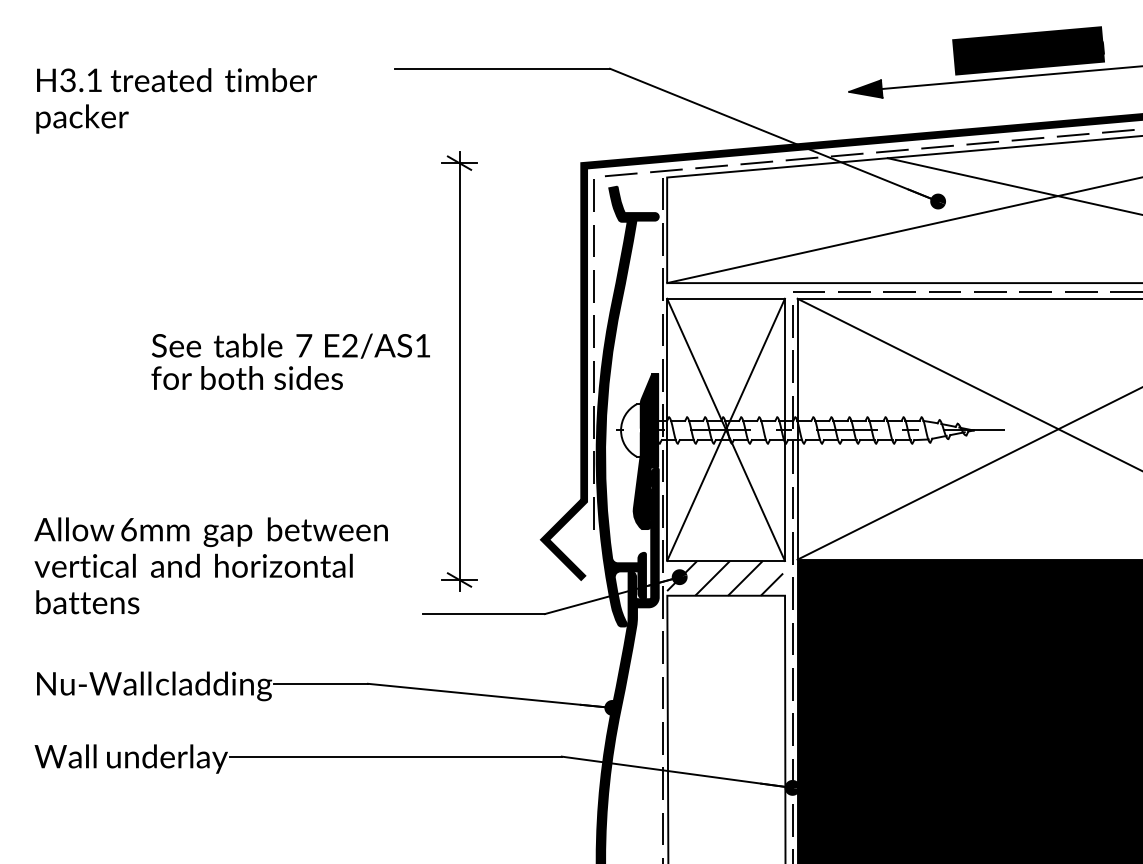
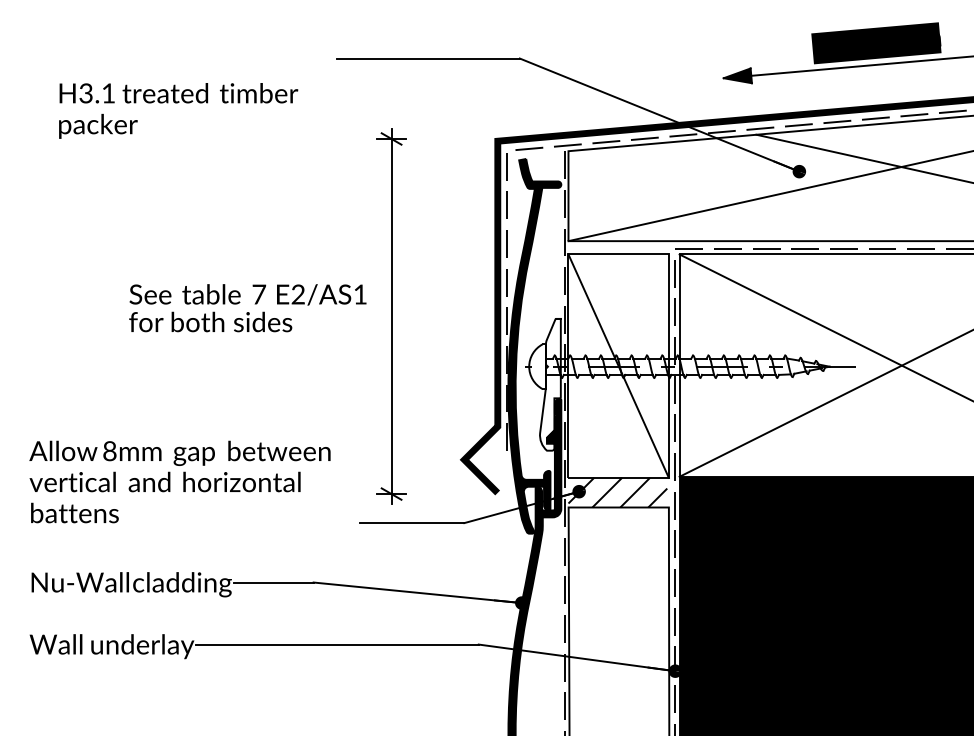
text: (176, 100) -> (178, 110), moved
line: (725, 429) -> (618, 365), removed
fill: (646, 451) -> (550, 384), removed
text: (128, 528) -> (109, 450), 6mm -> 8mm

